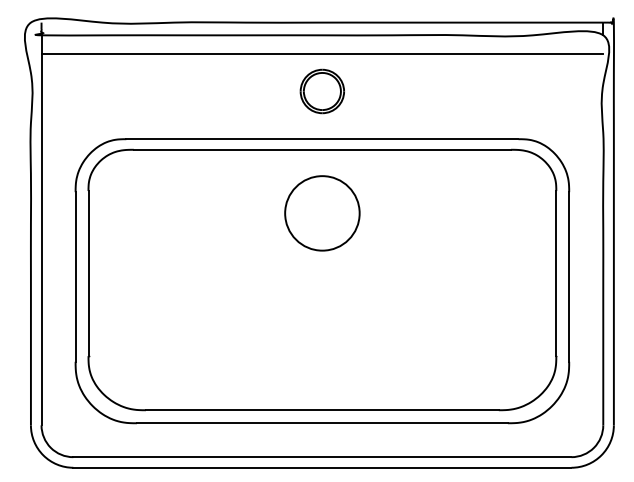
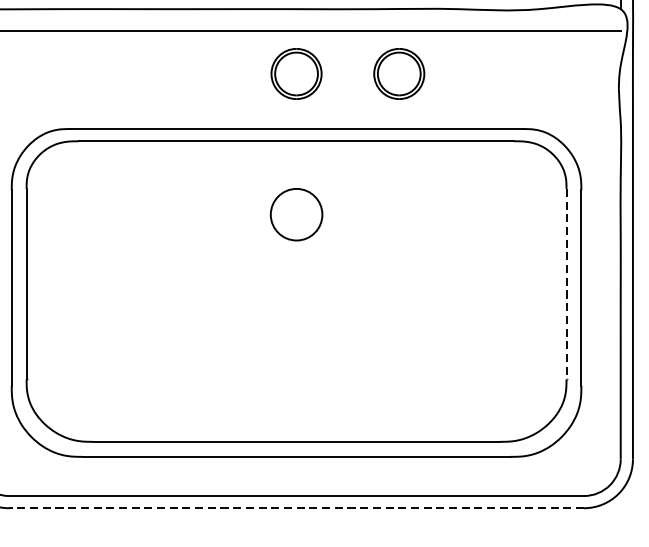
part: (410, 91) -> (398, 73), added
circle: (322, 213) -> (296, 214), size x0.6
line: (556, 273) -> (566, 284), solid -> dashed
line: (321, 467) -> (295, 507), solid -> dashed

